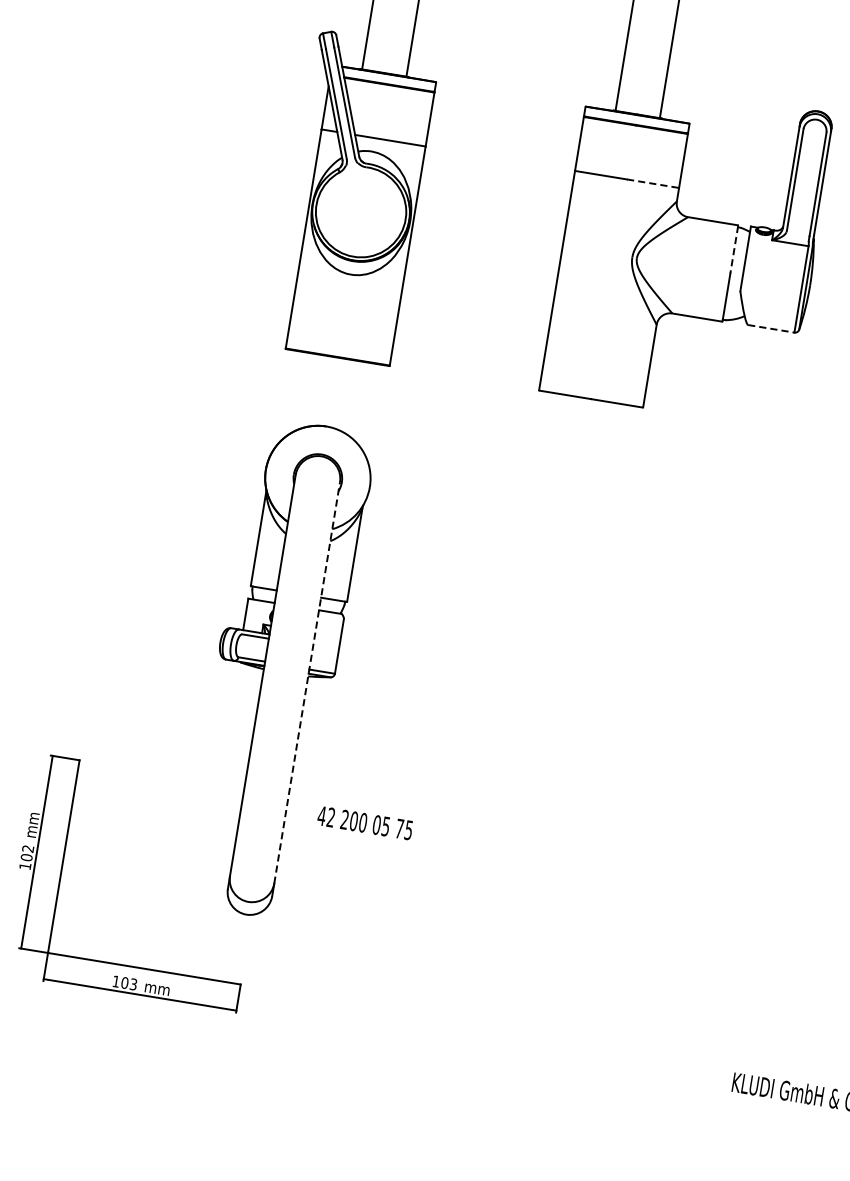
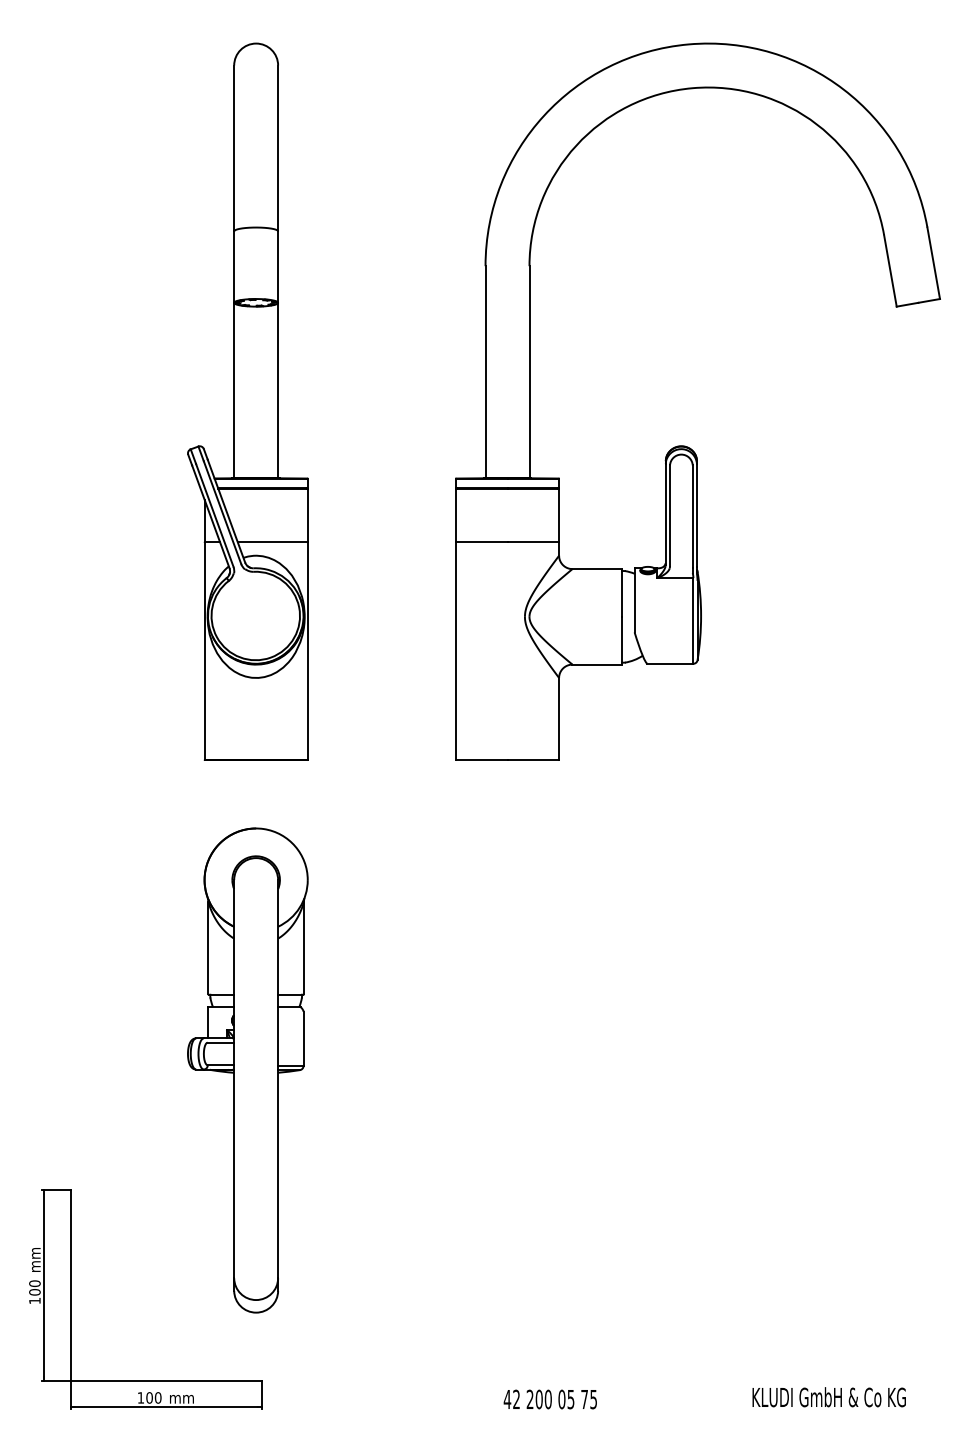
line: (653, 183) -> (533, 542), dashed -> solid
line: (734, 250) -> (622, 593), dashed -> solid
line: (771, 328) -> (670, 663), dashed -> solid
line: (307, 682) -> (278, 1078), dashed -> solid
text: (364, 823) -> (549, 1399), moved
text: (27, 848) -> (34, 1283), 102 -> 100
text: (132, 983) -> (157, 1397), 103 -> 100

